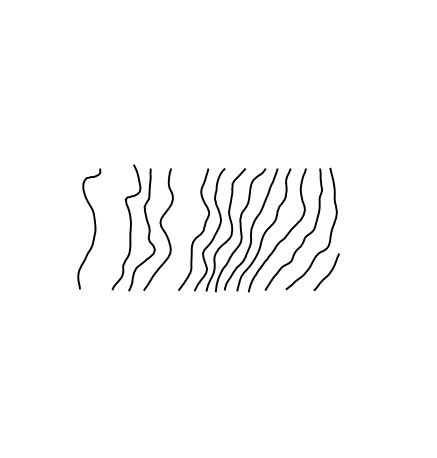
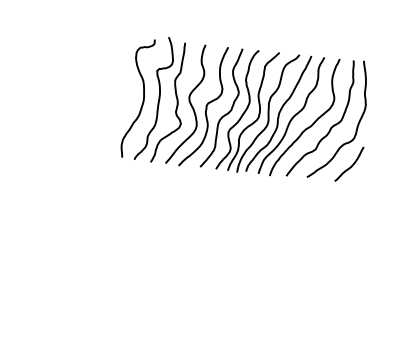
curve: (94, 228) -> (142, 98), moved
curve: (177, 229) -> (205, 106), added

